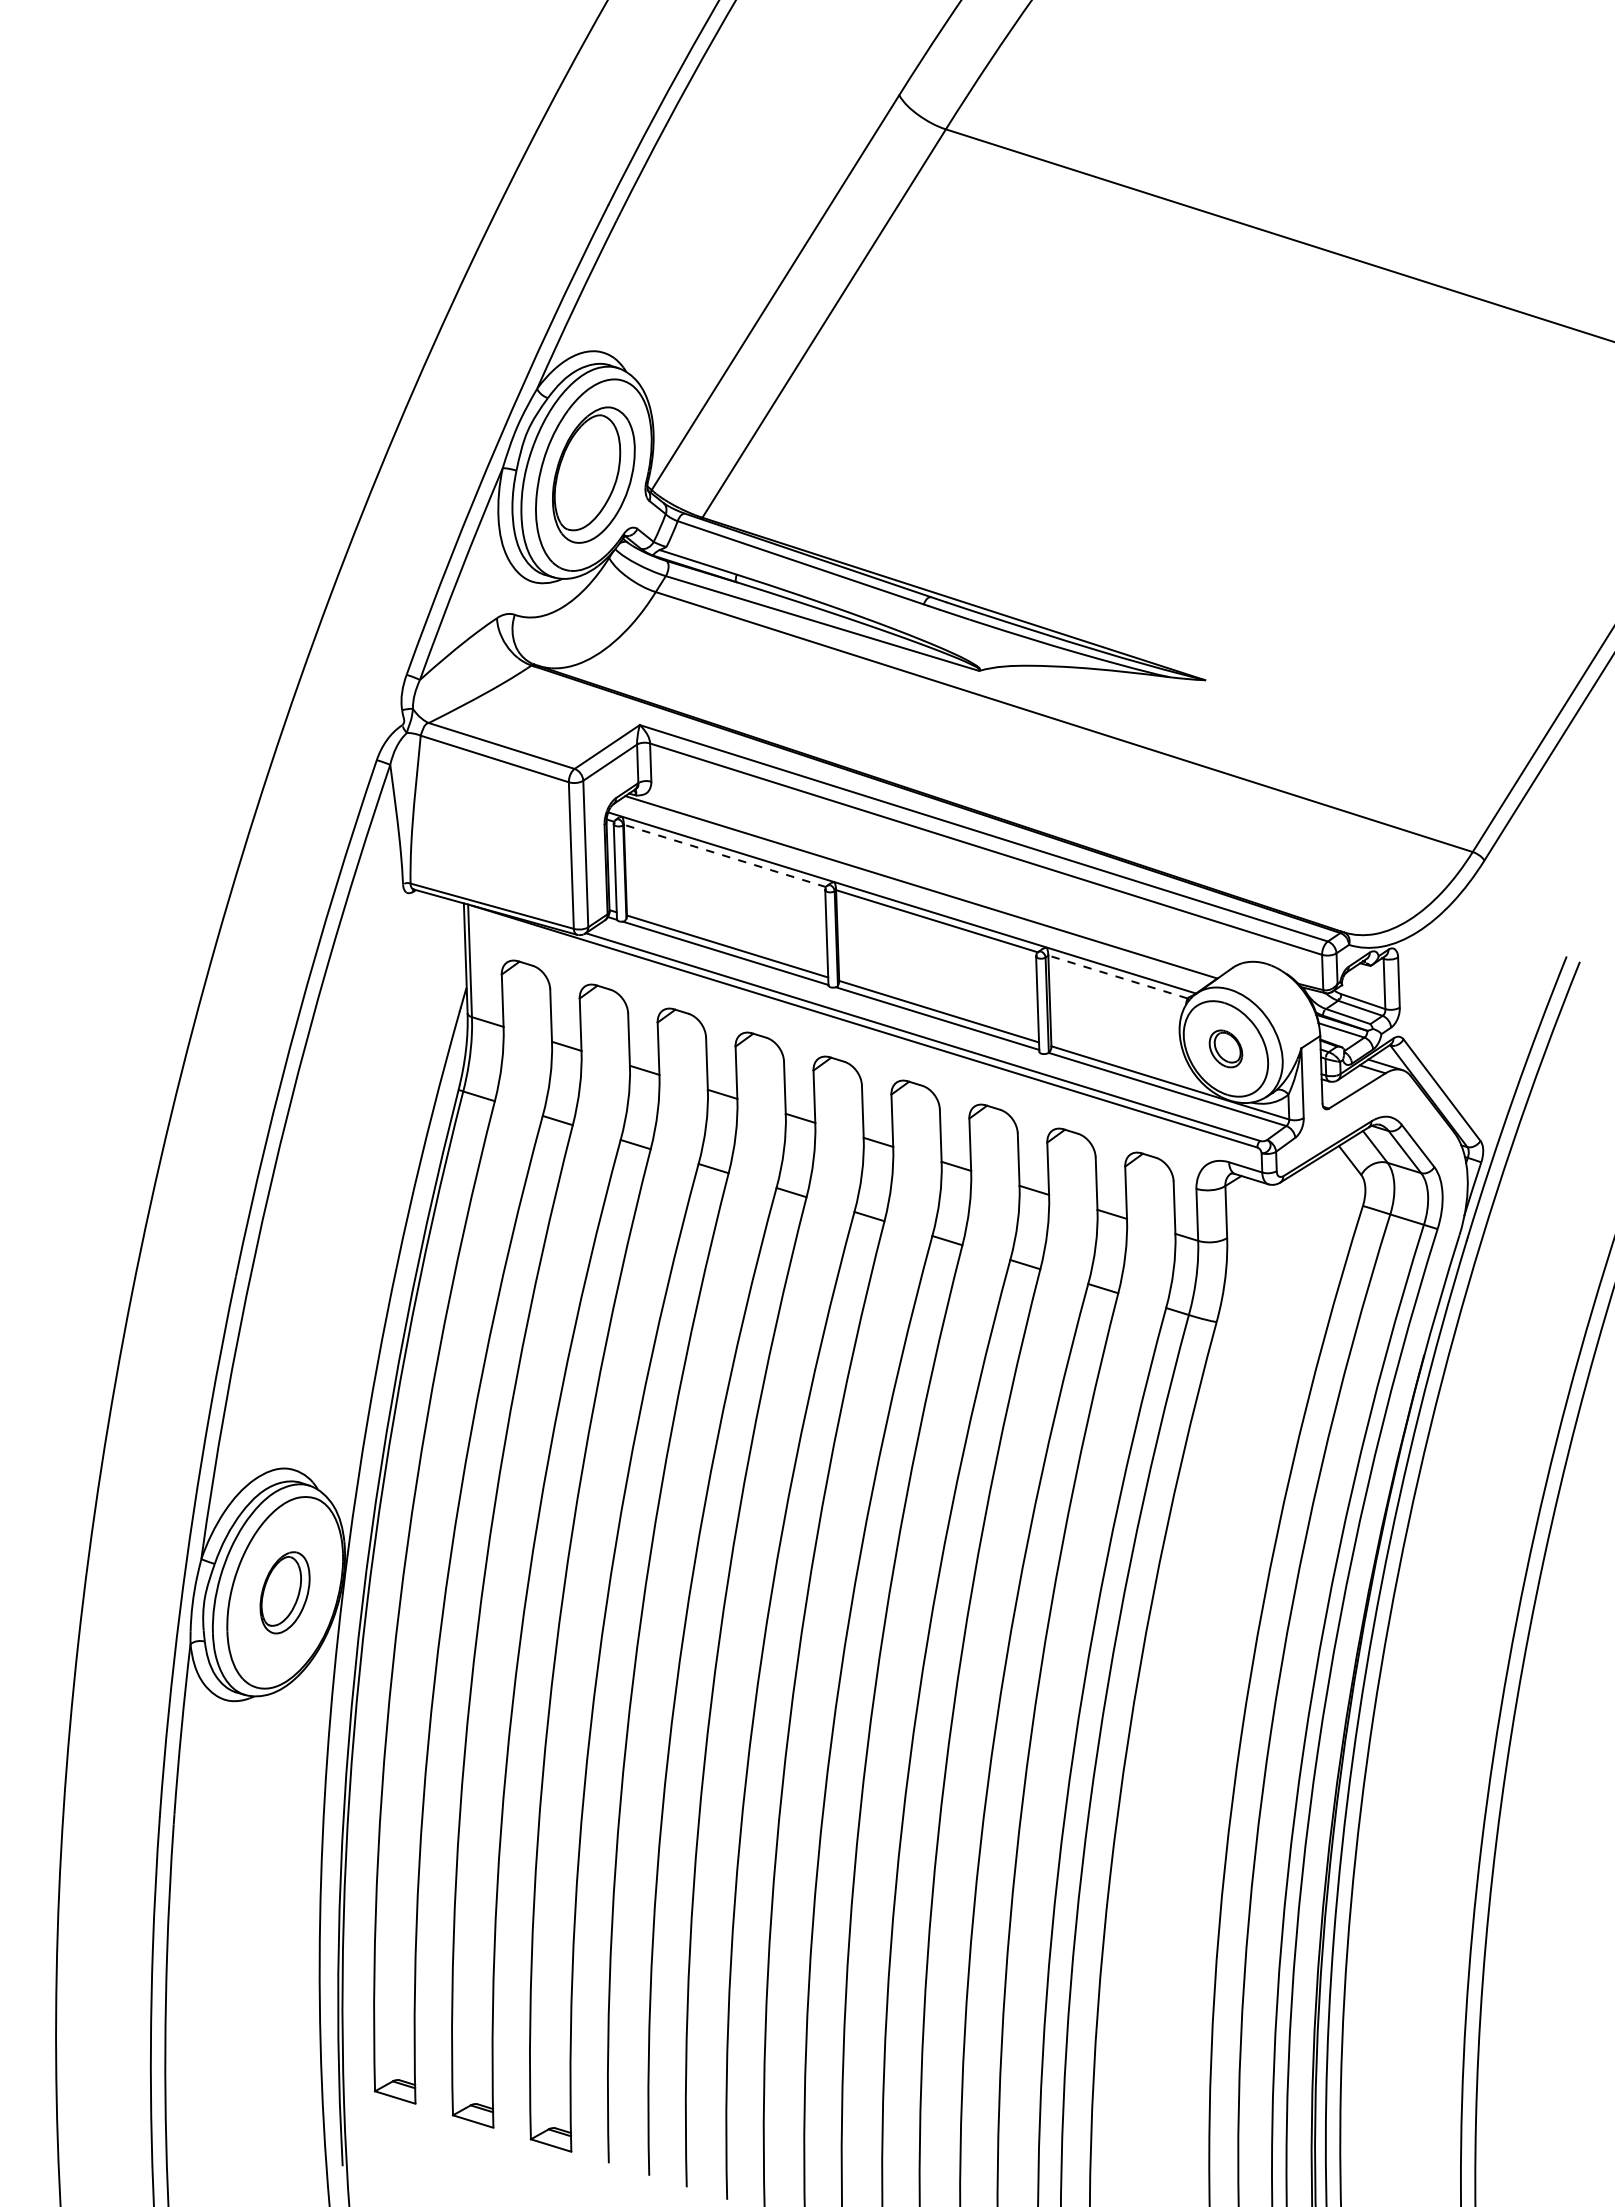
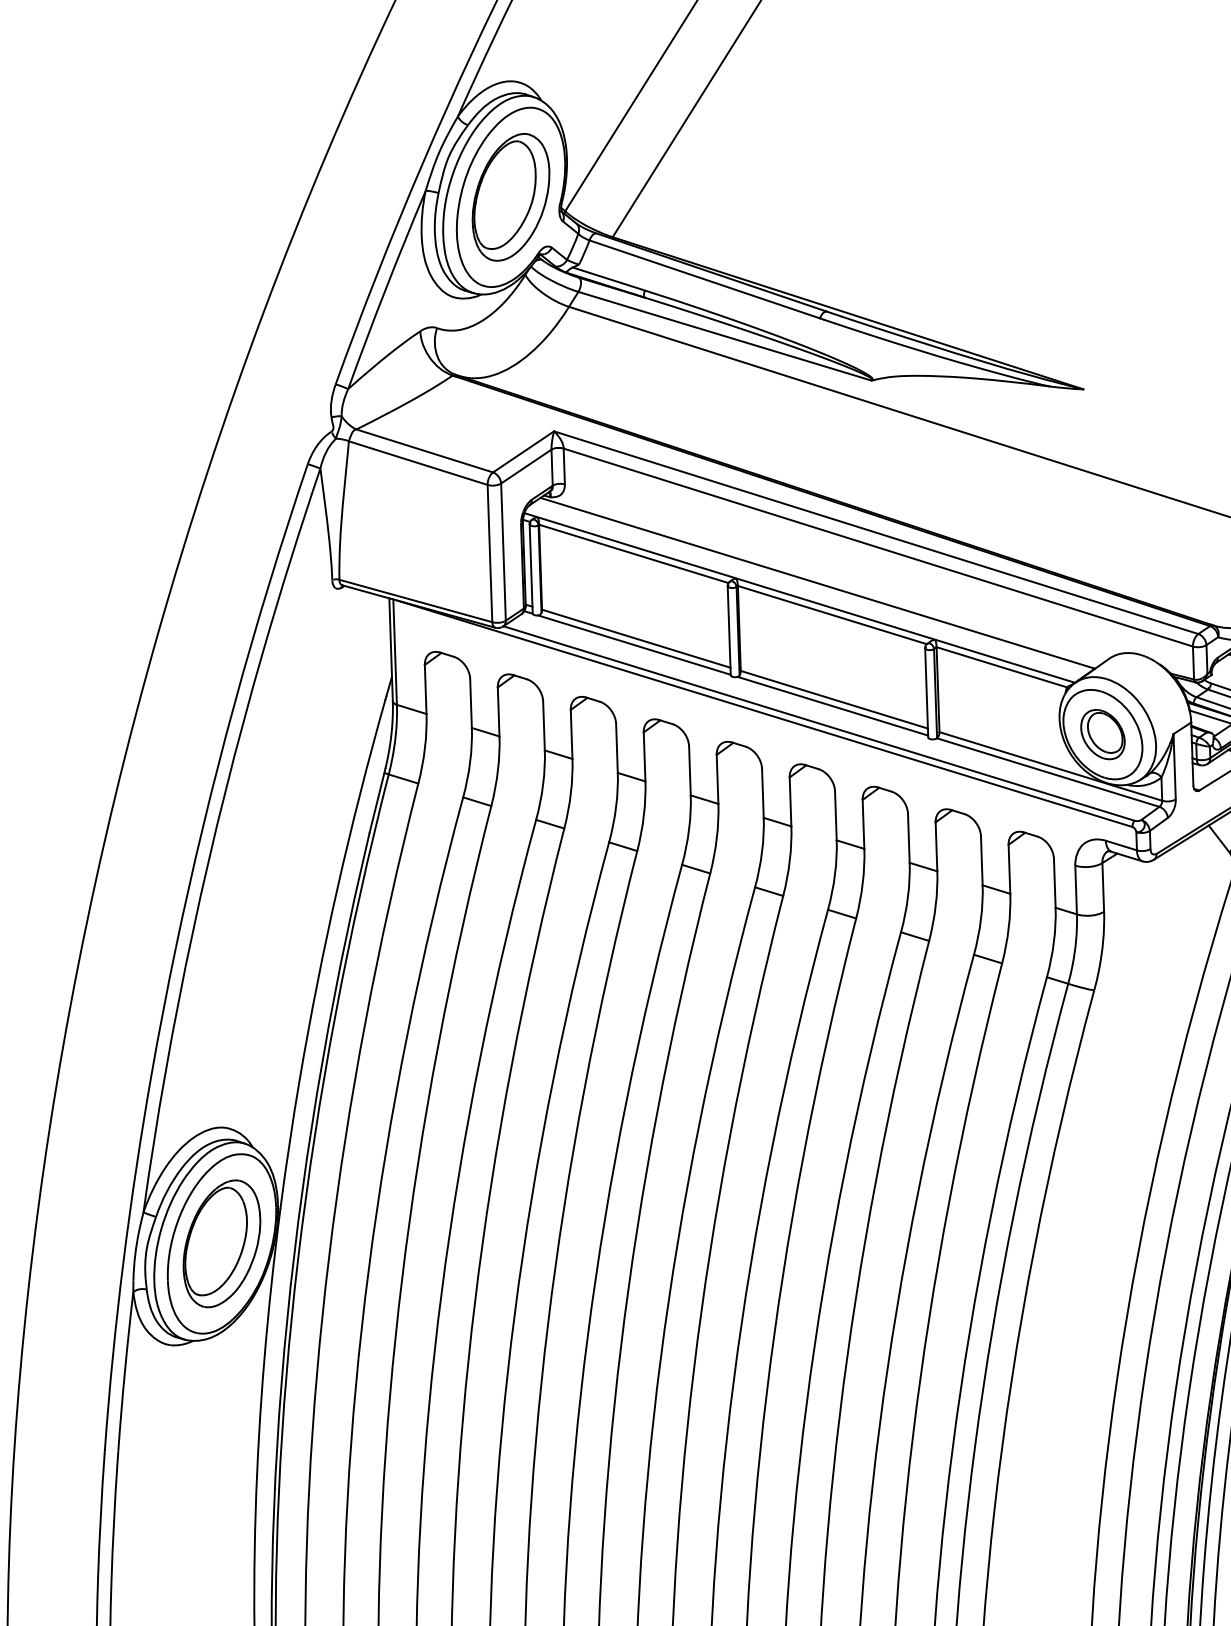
line: (725, 855) -> (634, 553), dashed -> solid
line: (1117, 976) -> (1001, 666), dashed -> solid
part: (1225, 1048) -> (1102, 734), size x1.43
part: (284, 1592) -> (221, 1243), size x1.67

